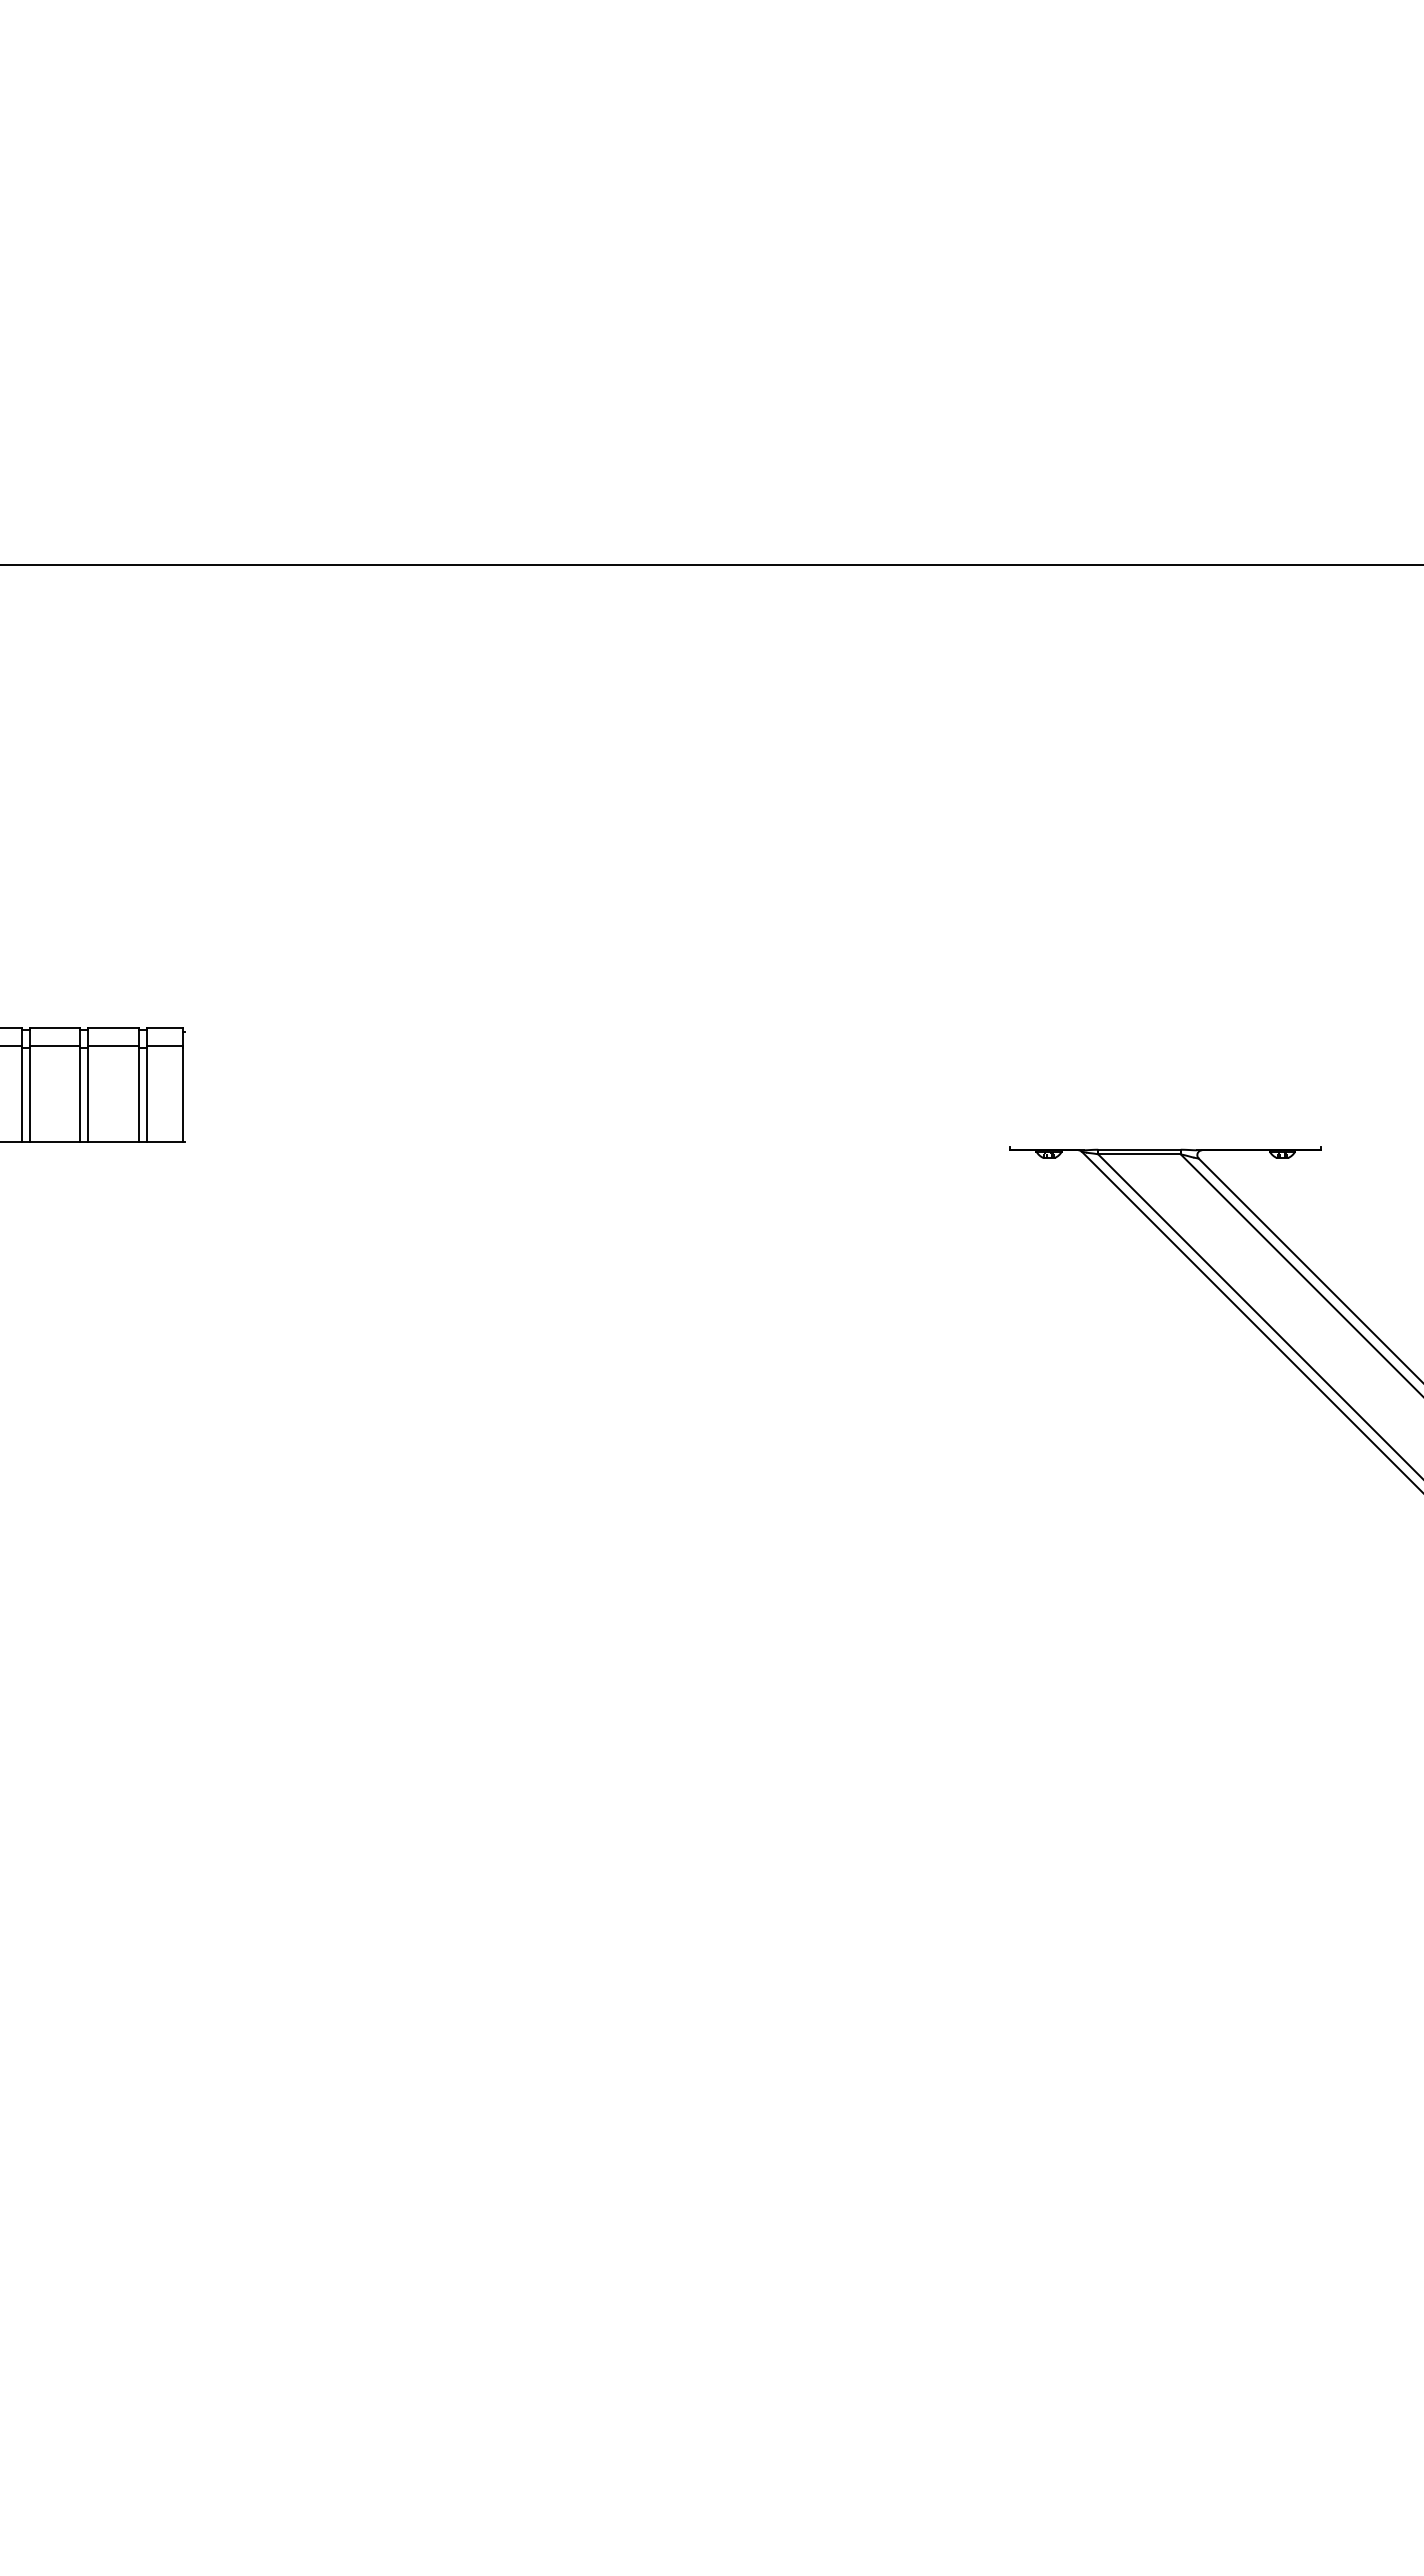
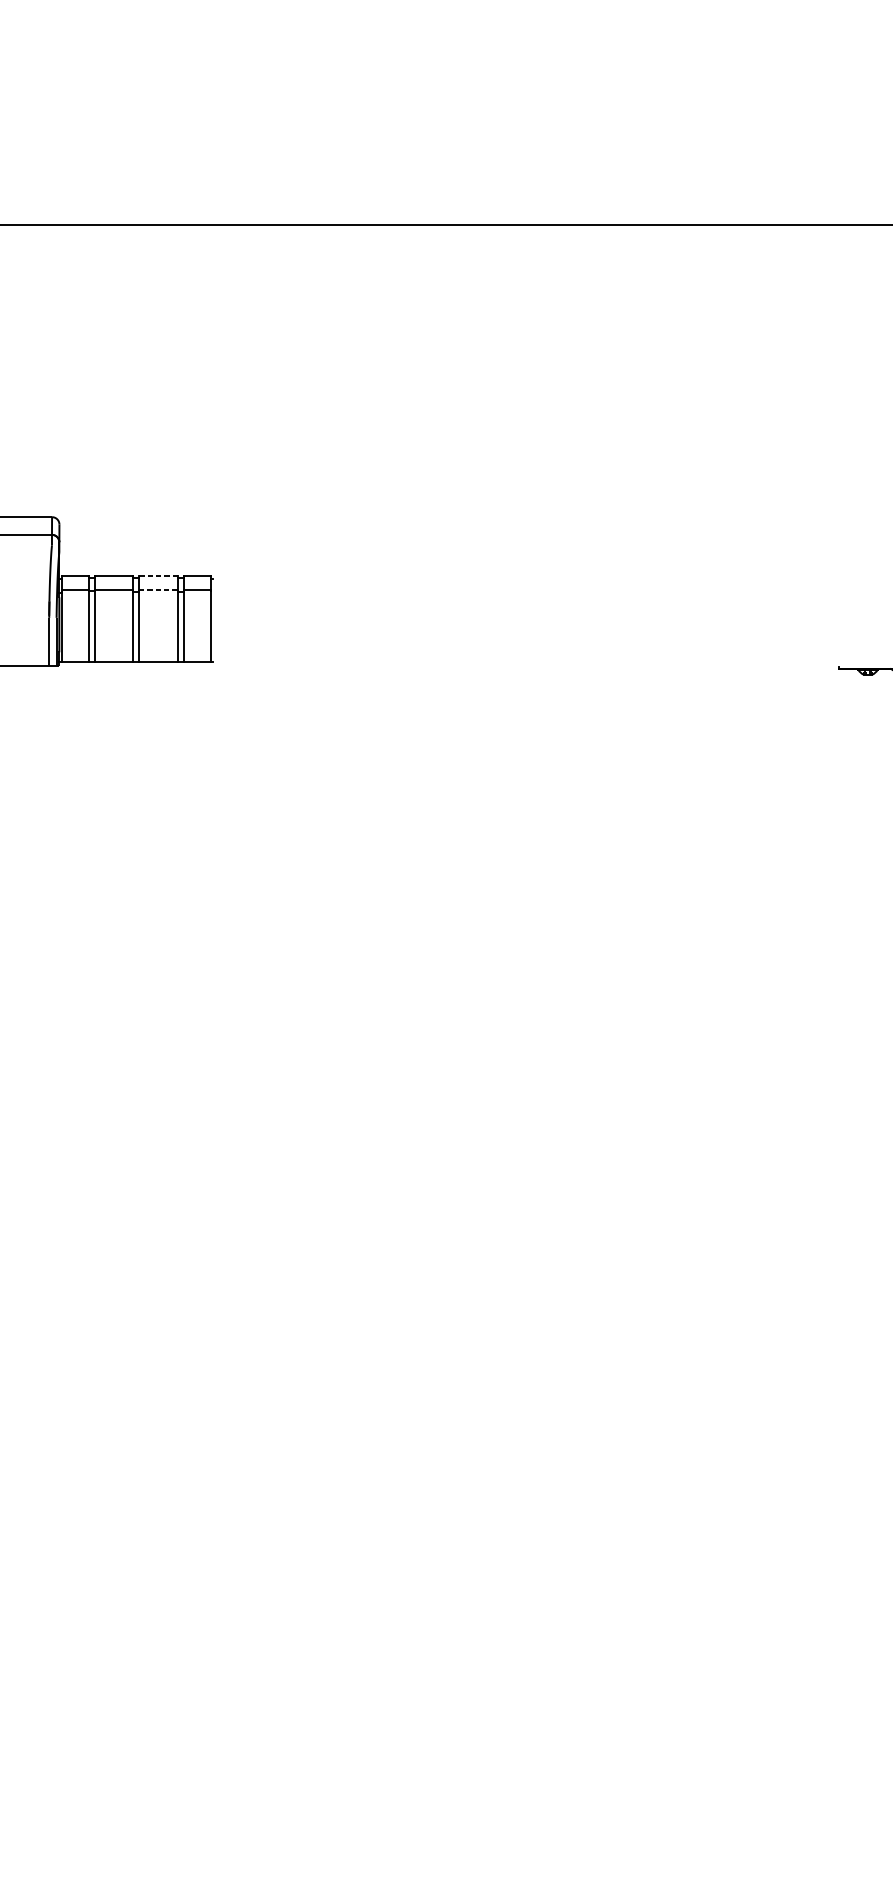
line: (114, 1027) -> (159, 575), solid -> dashed
line: (113, 1045) -> (158, 589), solid -> dashed

